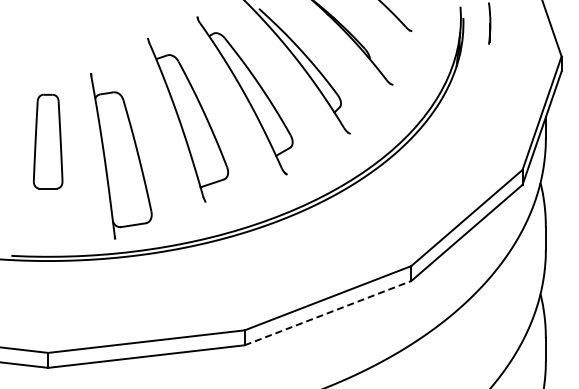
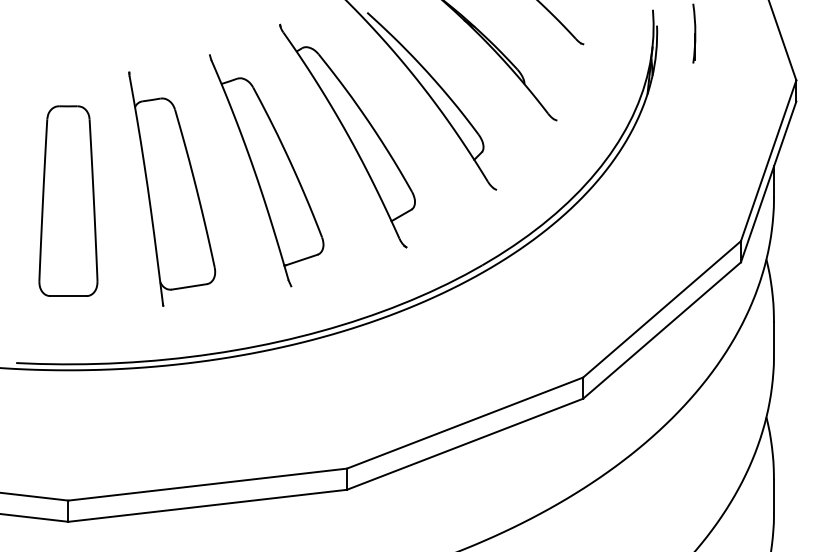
part: (47, 141) -> (67, 200), size x1.43
part: (121, 156) -> (172, 189), moved
line: (328, 313) -> (465, 444), dashed -> solid

